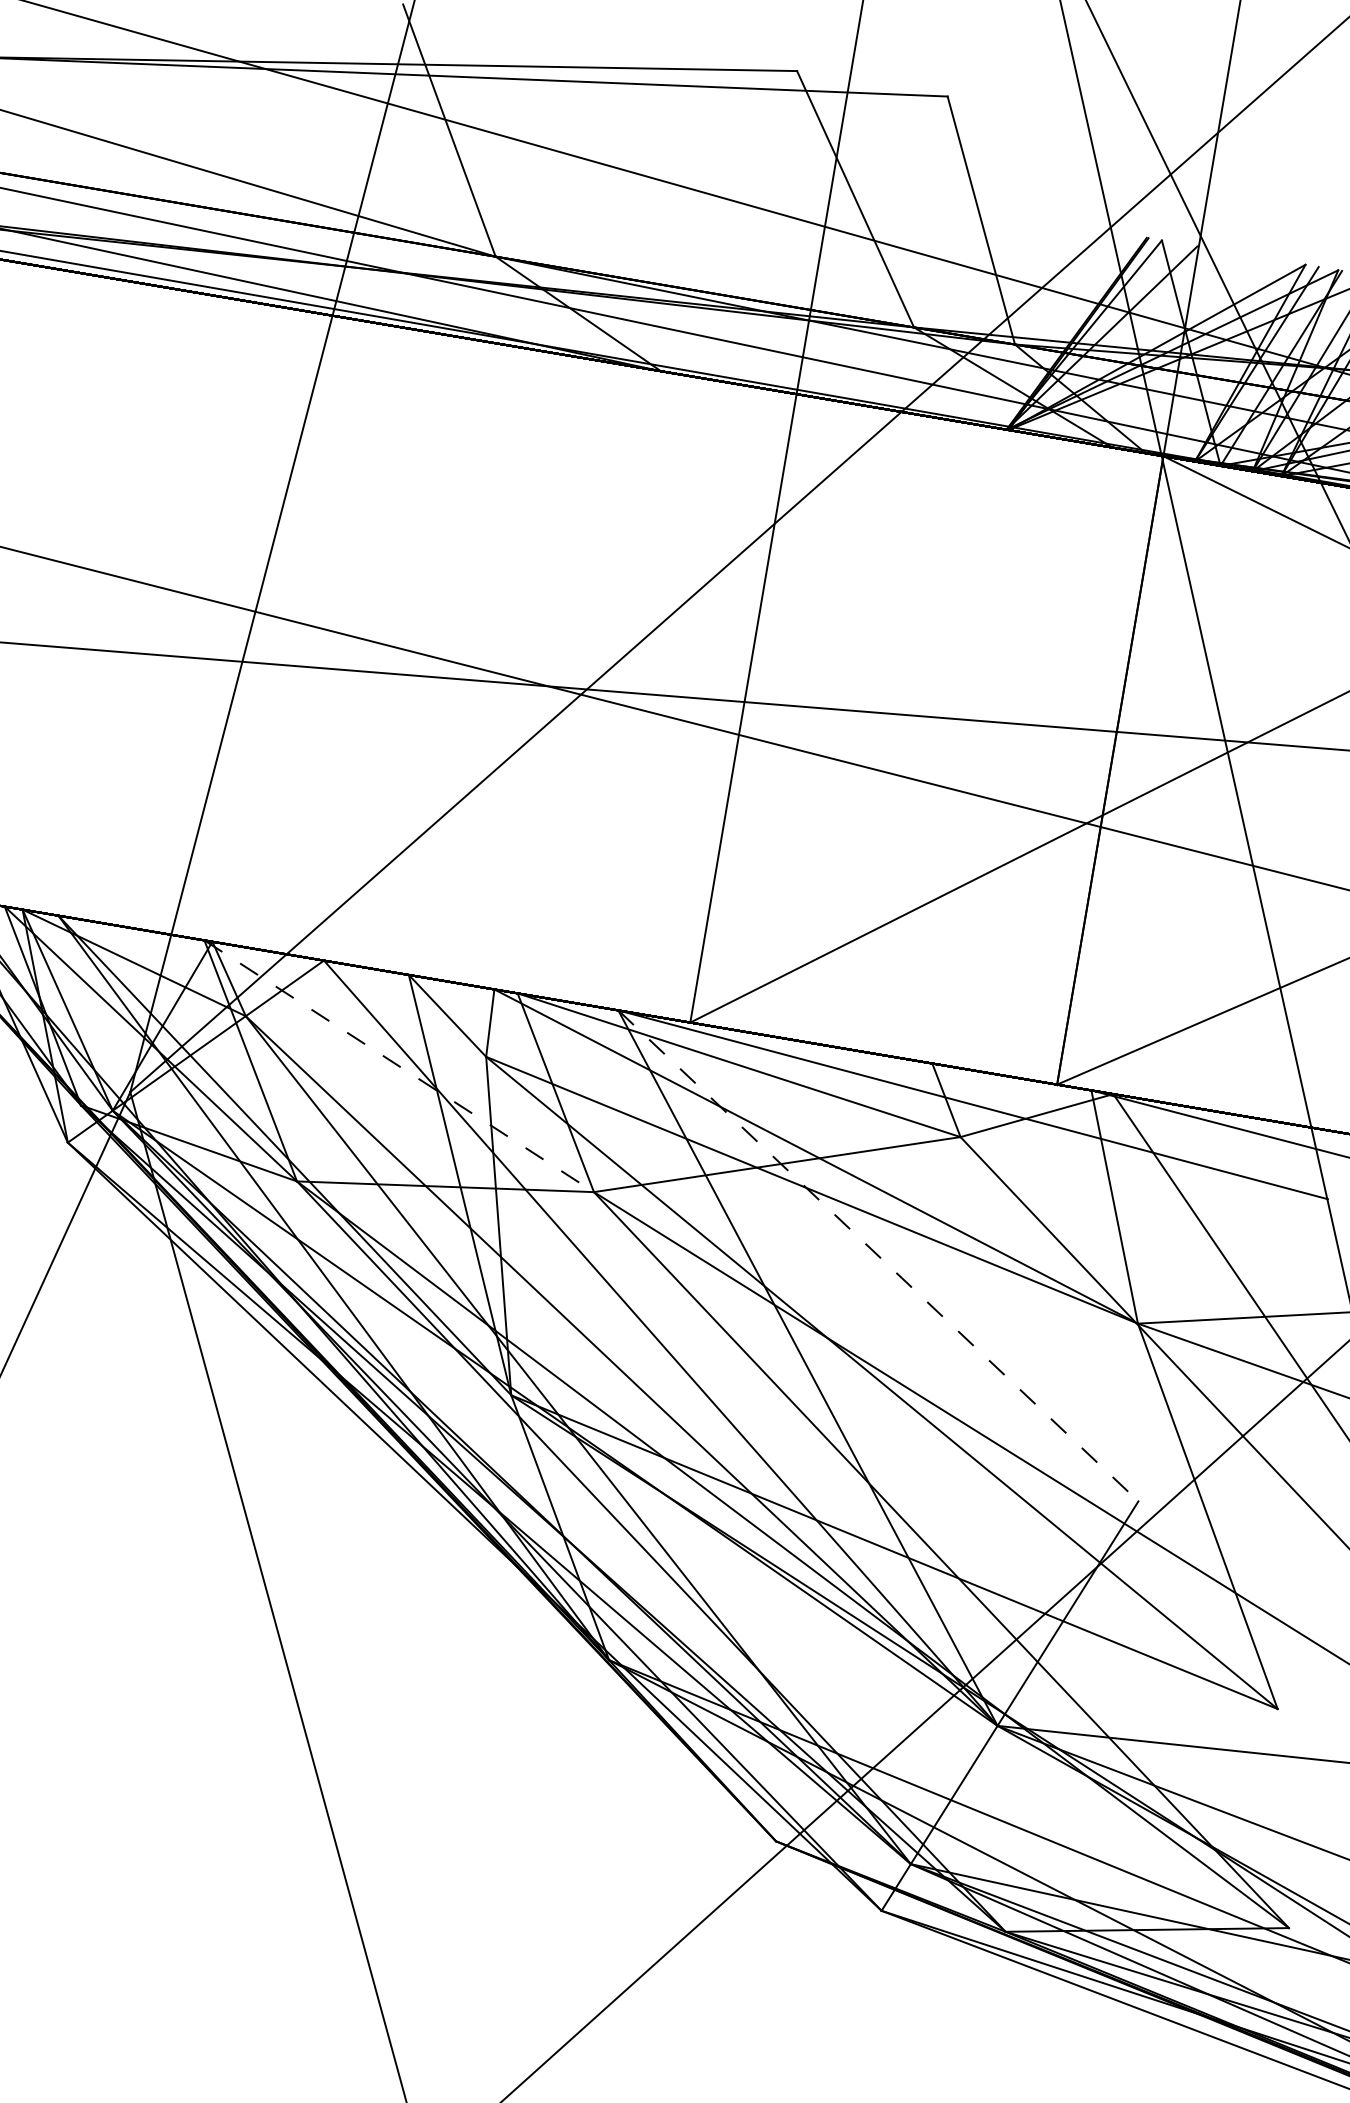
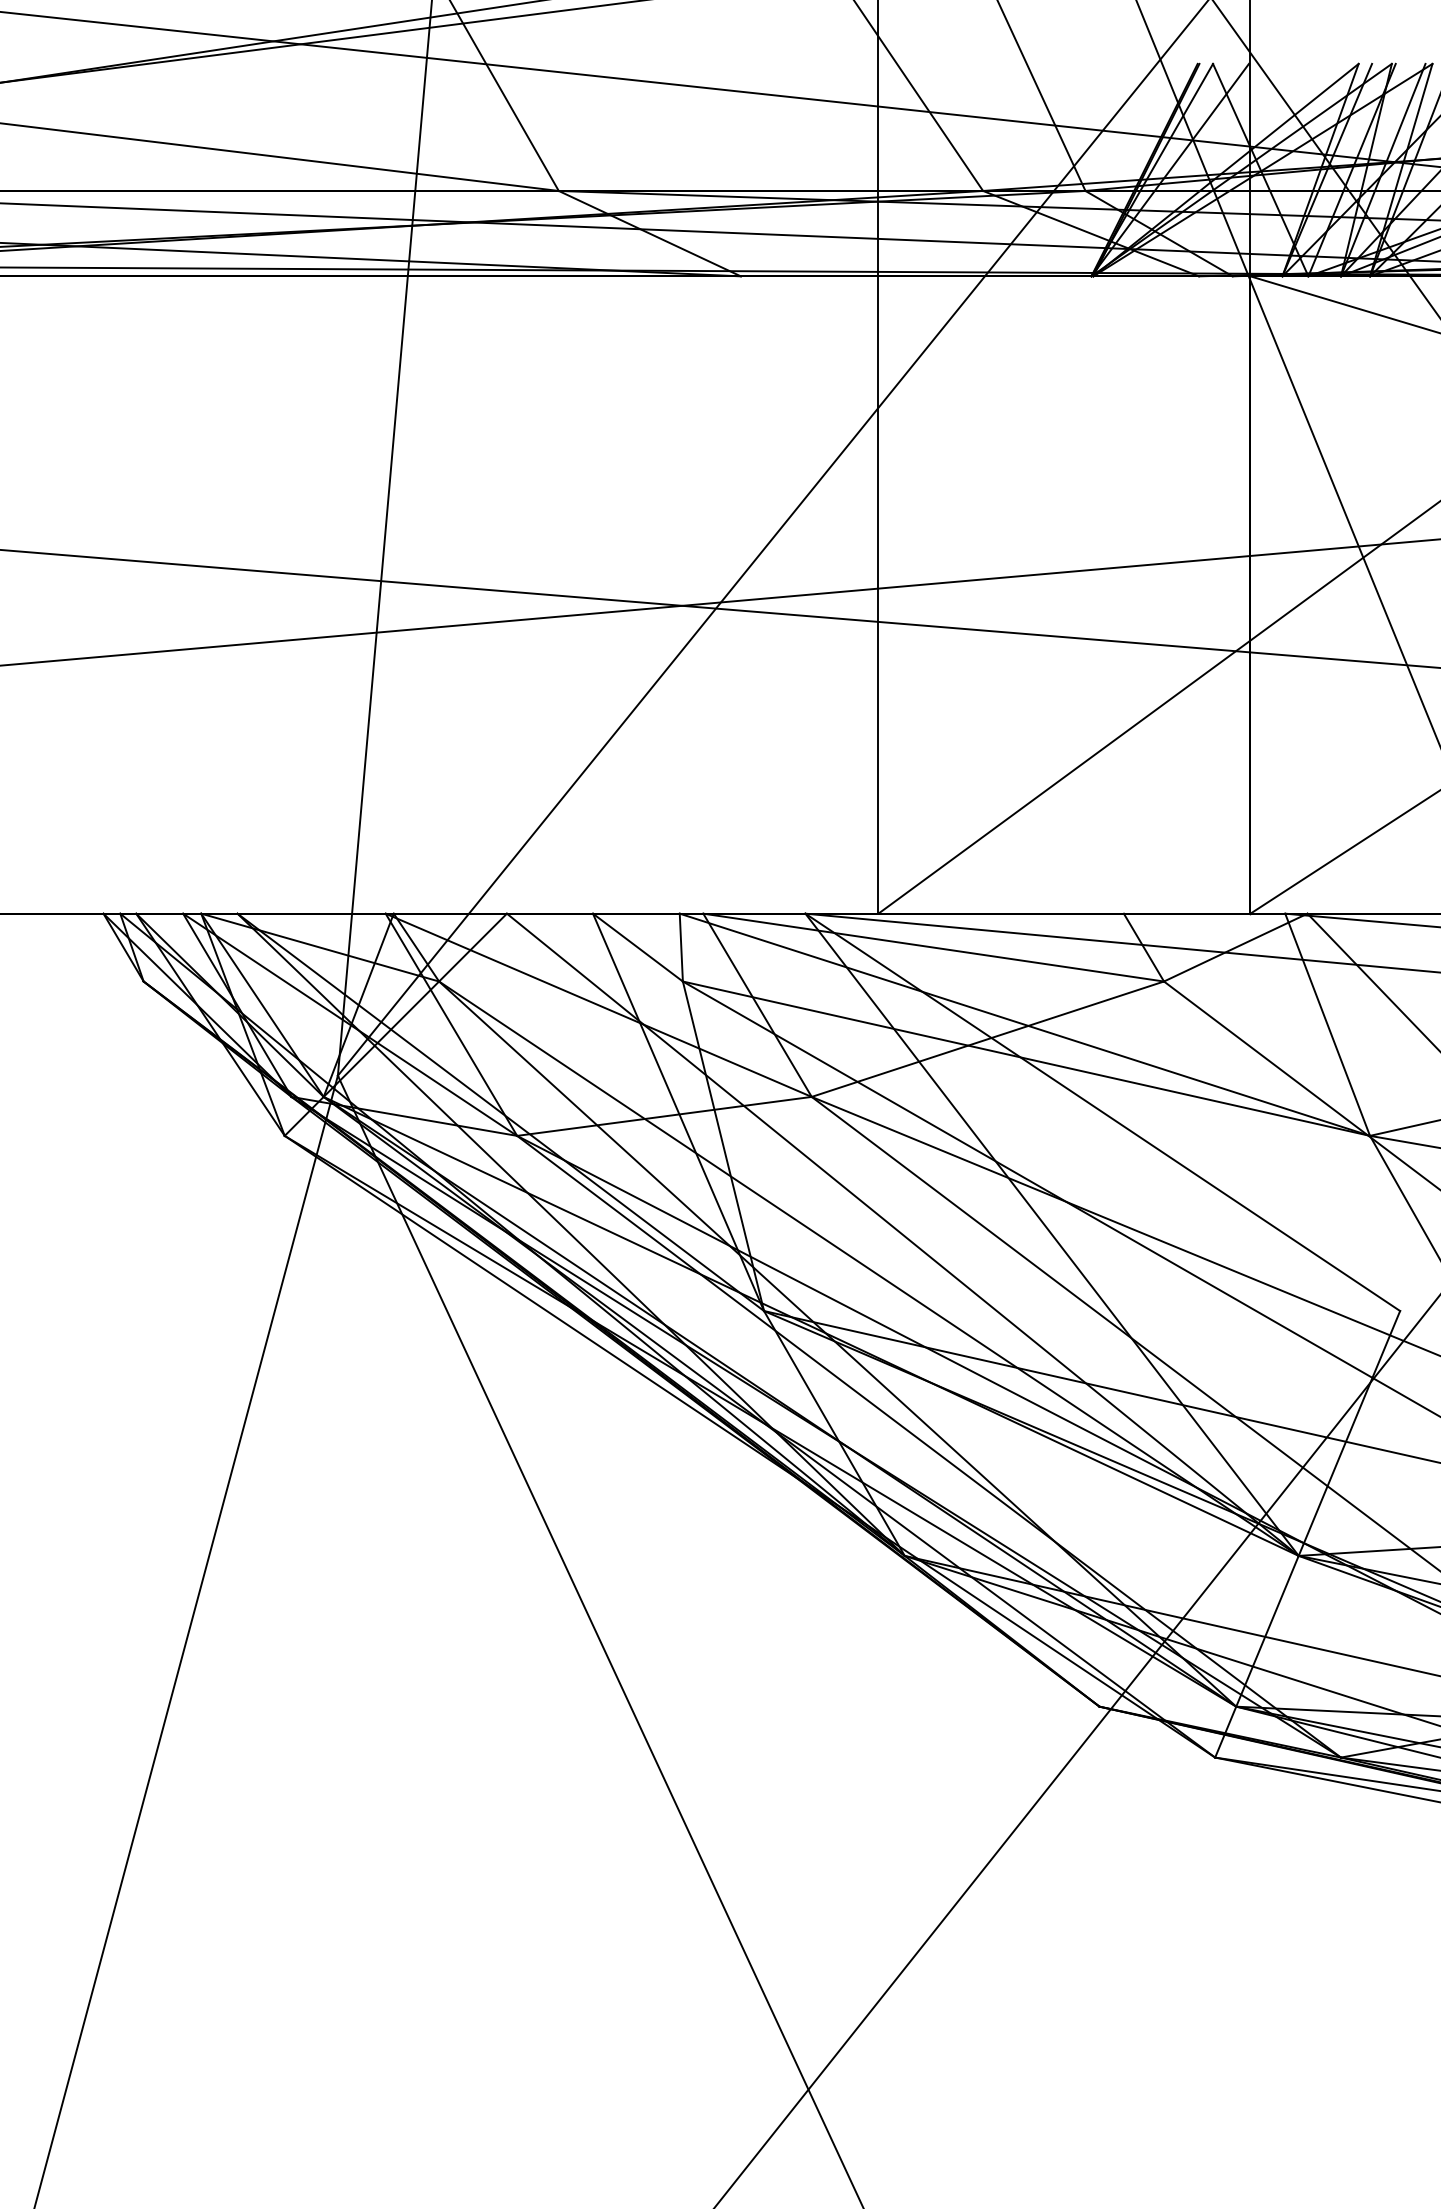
line: (398, 1066) -> (598, 1005), dashed -> solid
line: (878, 1255) -> (1102, 1112), dashed -> solid

